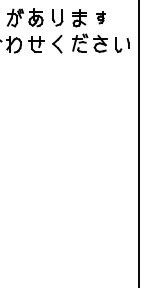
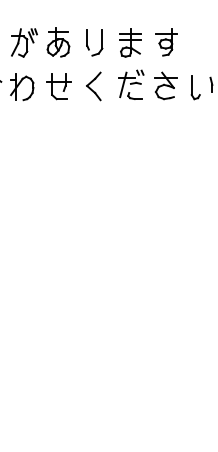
part: (100, 17) -> (165, 42), size x1.43

